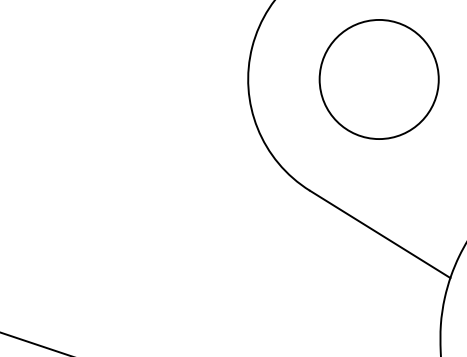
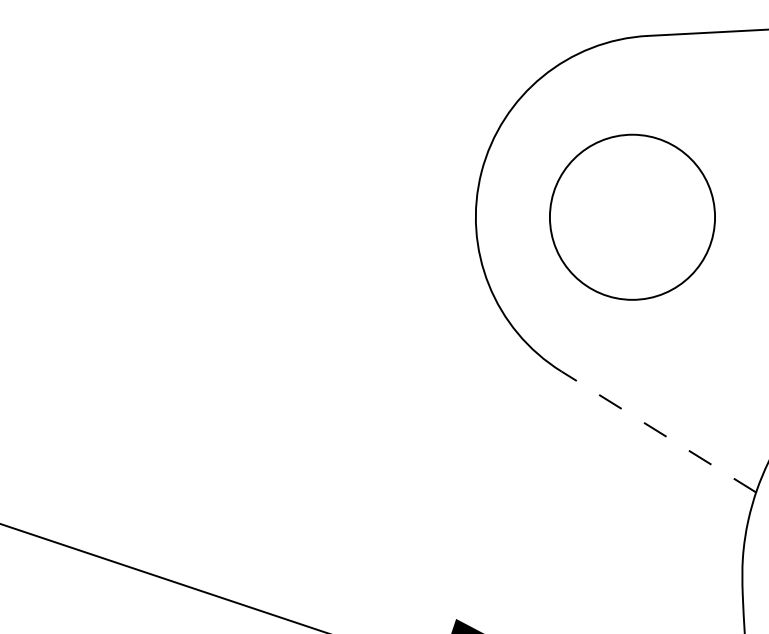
circle: (379, 78) -> (632, 216), moved
line: (379, 234) -> (658, 432), solid -> dashed

